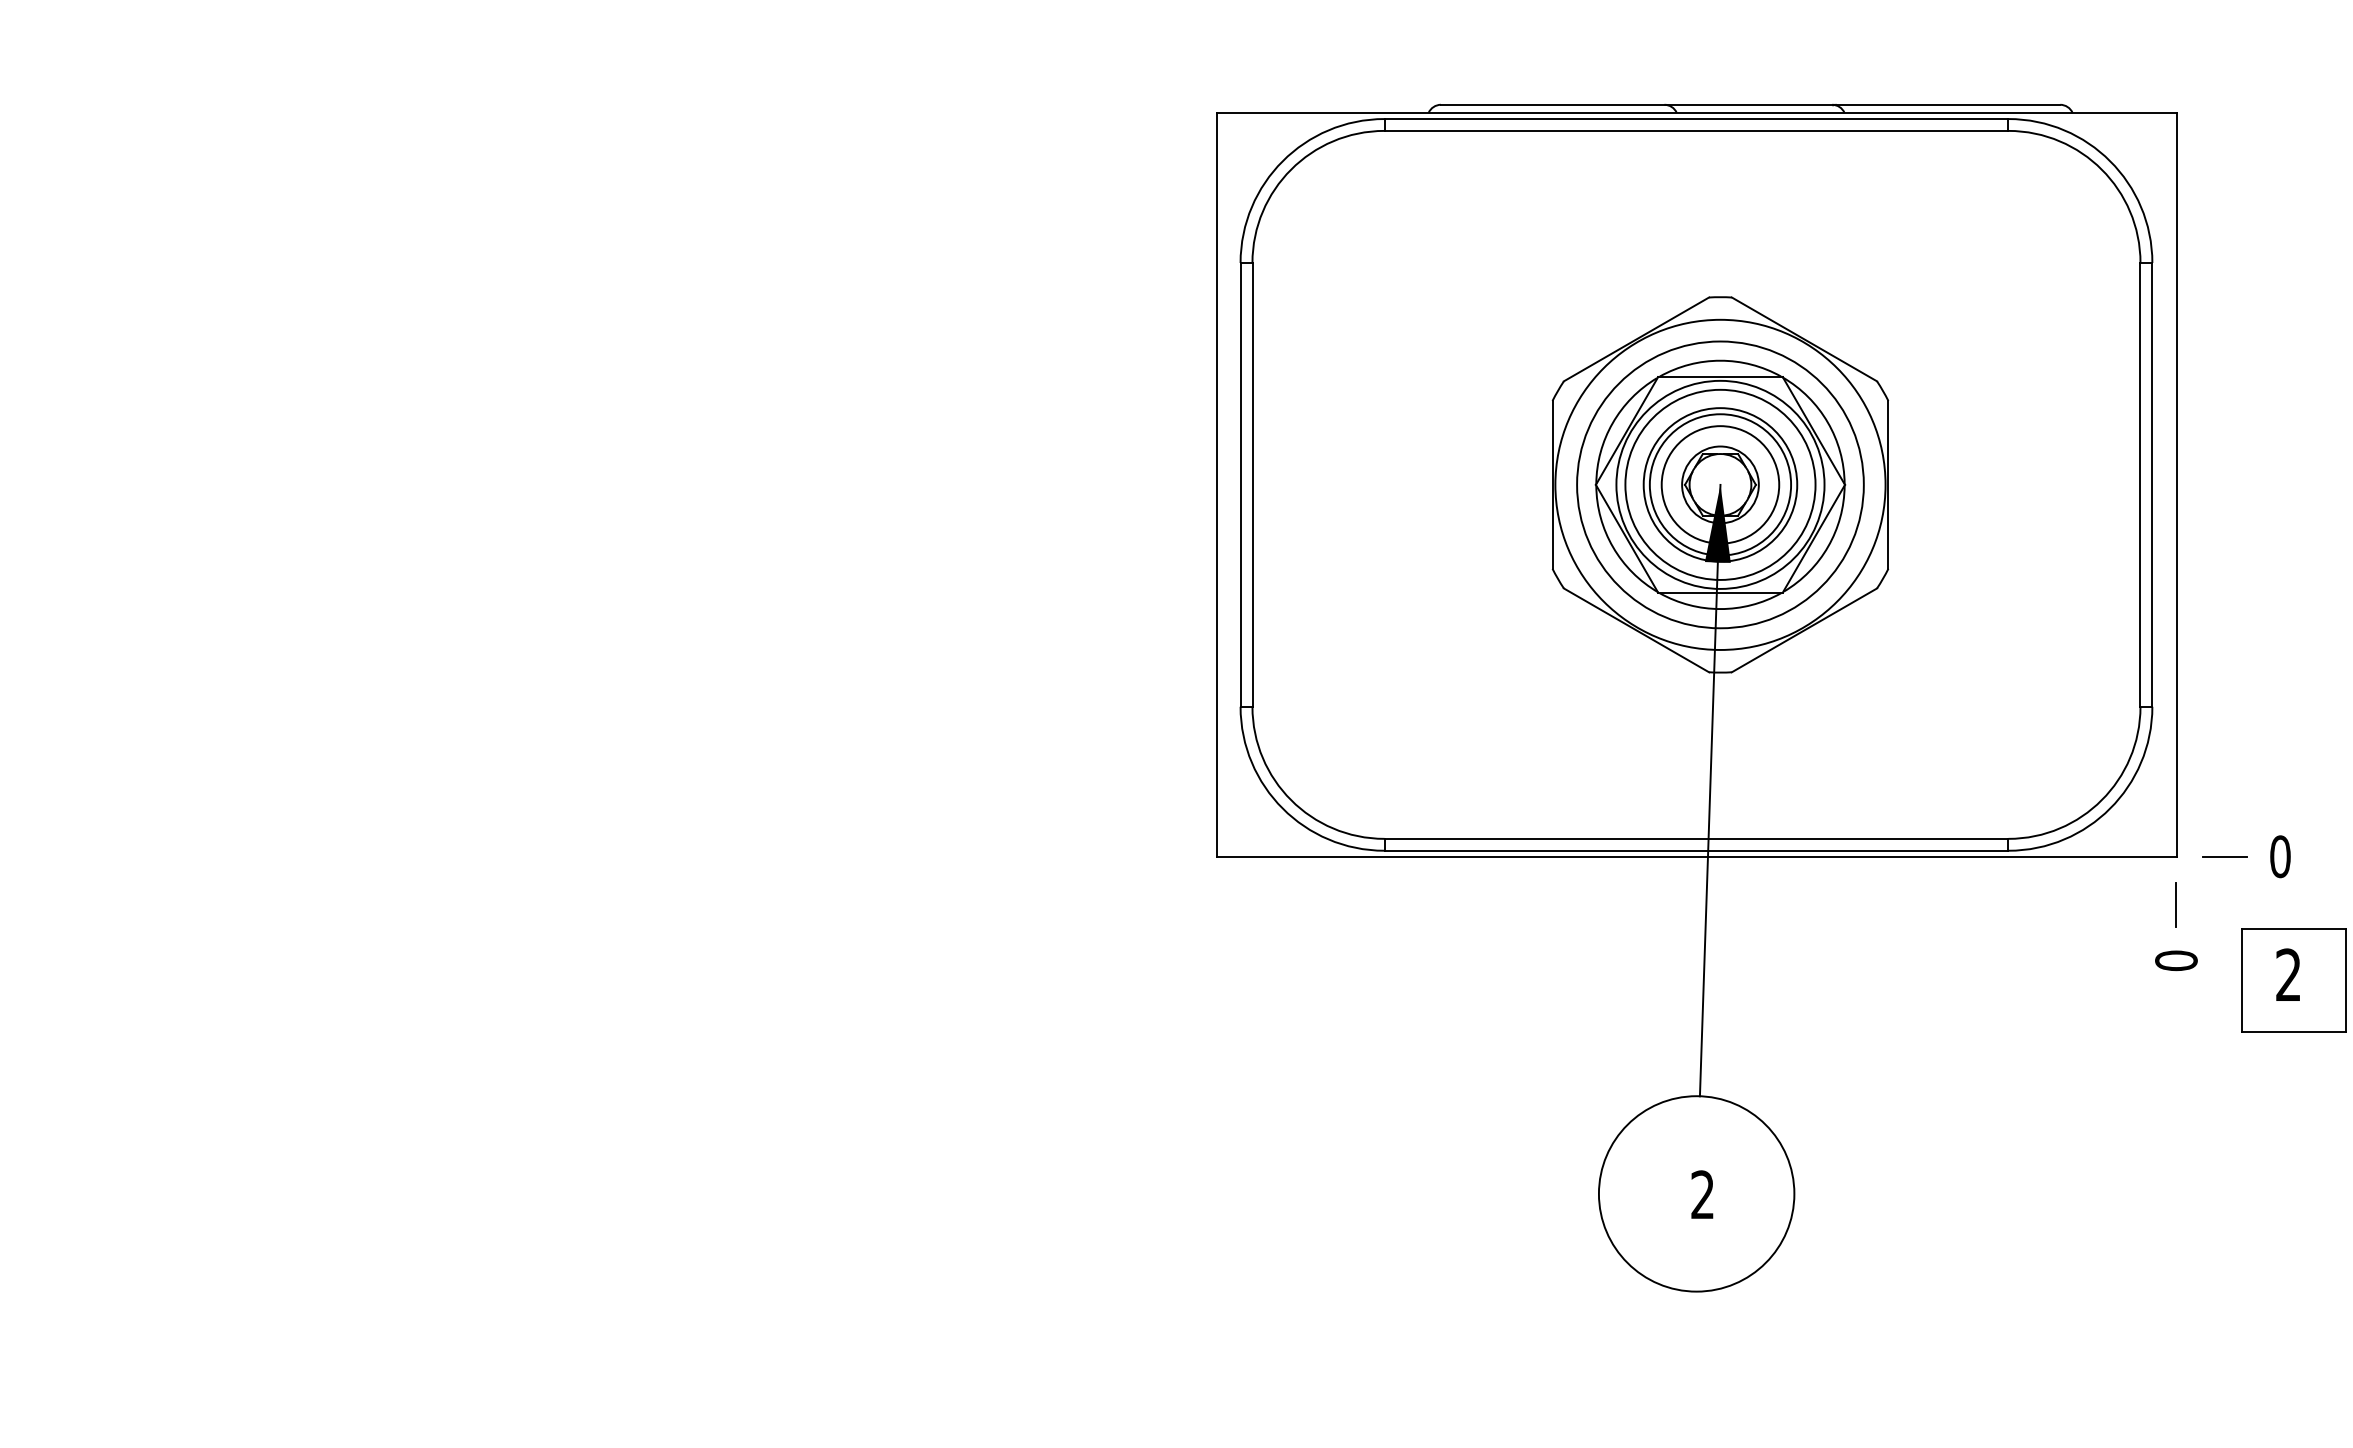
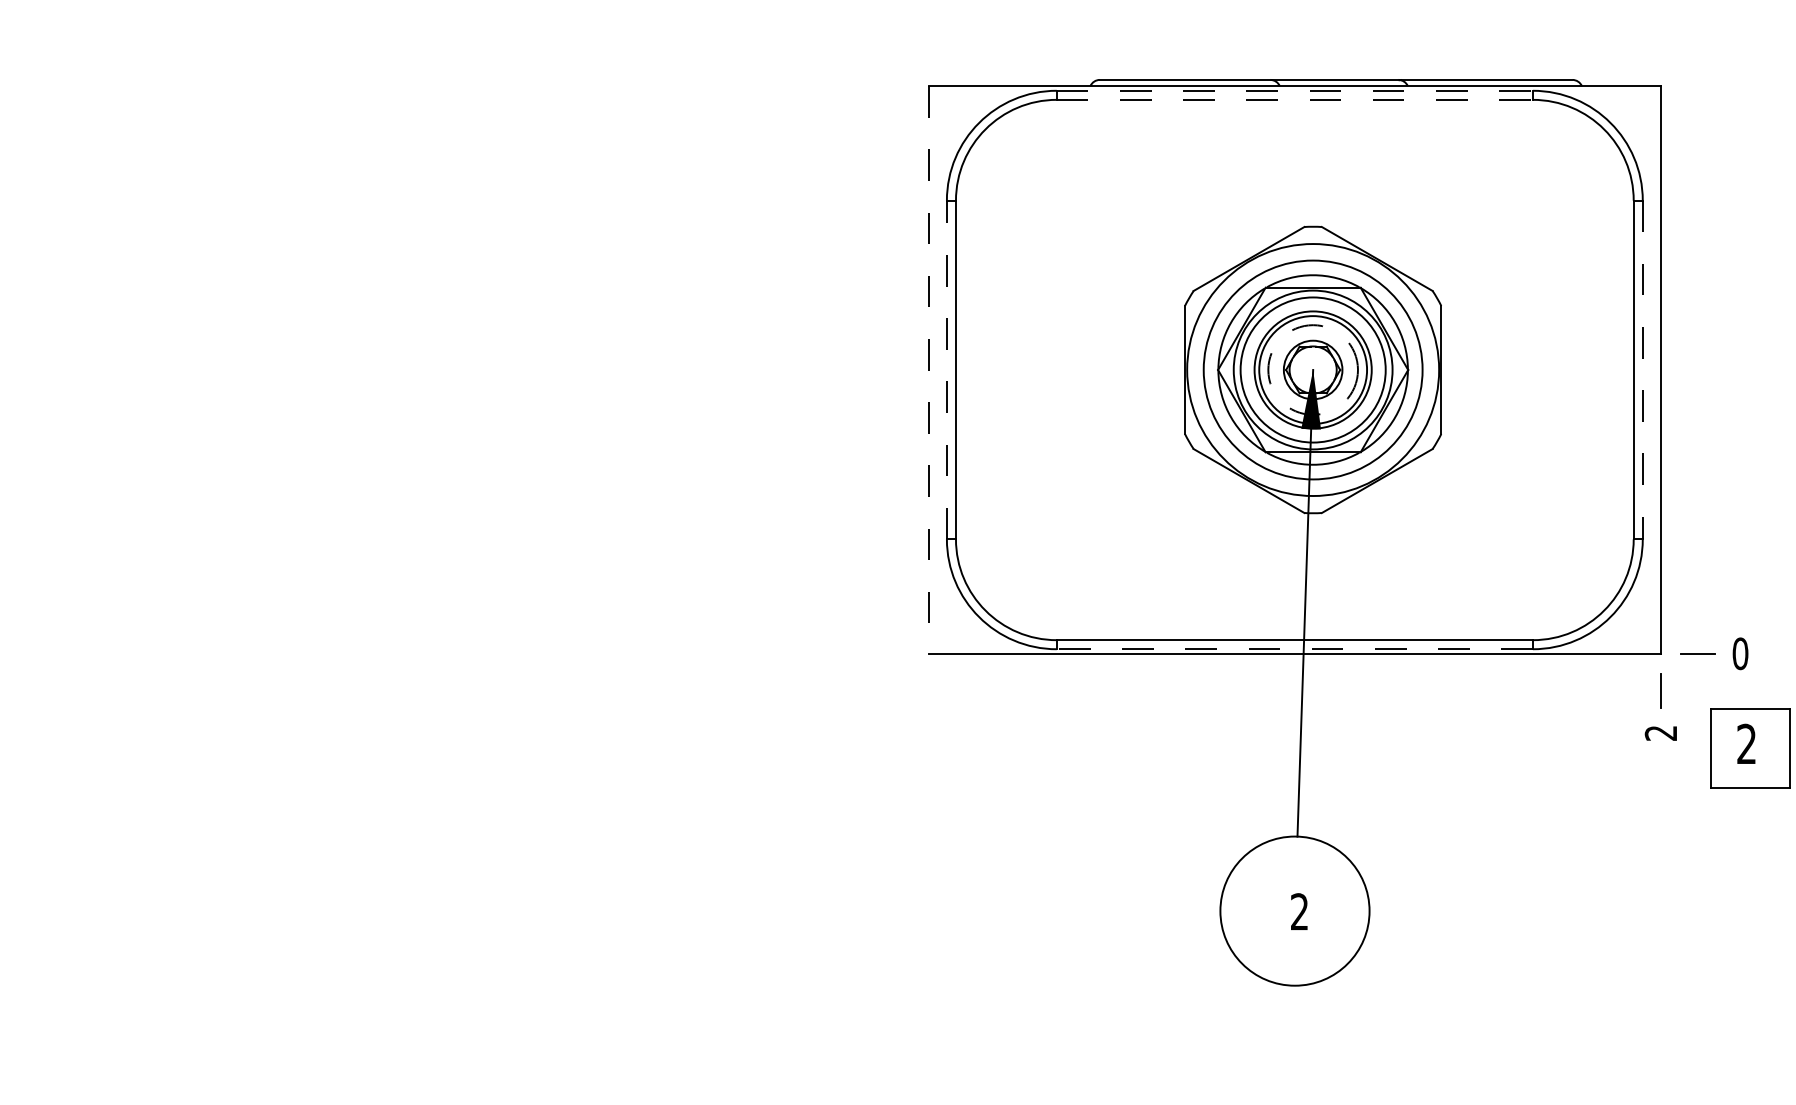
line: (1696, 119) -> (1294, 91), solid -> dashed
line: (1696, 130) -> (1294, 99), solid -> dashed
line: (1216, 484) -> (928, 369), solid -> dashed
line: (1240, 484) -> (946, 369), solid -> dashed
circle: (1720, 484) -> (1313, 369), solid -> dashed
line: (2152, 484) -> (1642, 369), solid -> dashed
line: (1696, 850) -> (1294, 649), solid -> dashed
text: (2176, 960) -> (1661, 732), 0 -> 2

